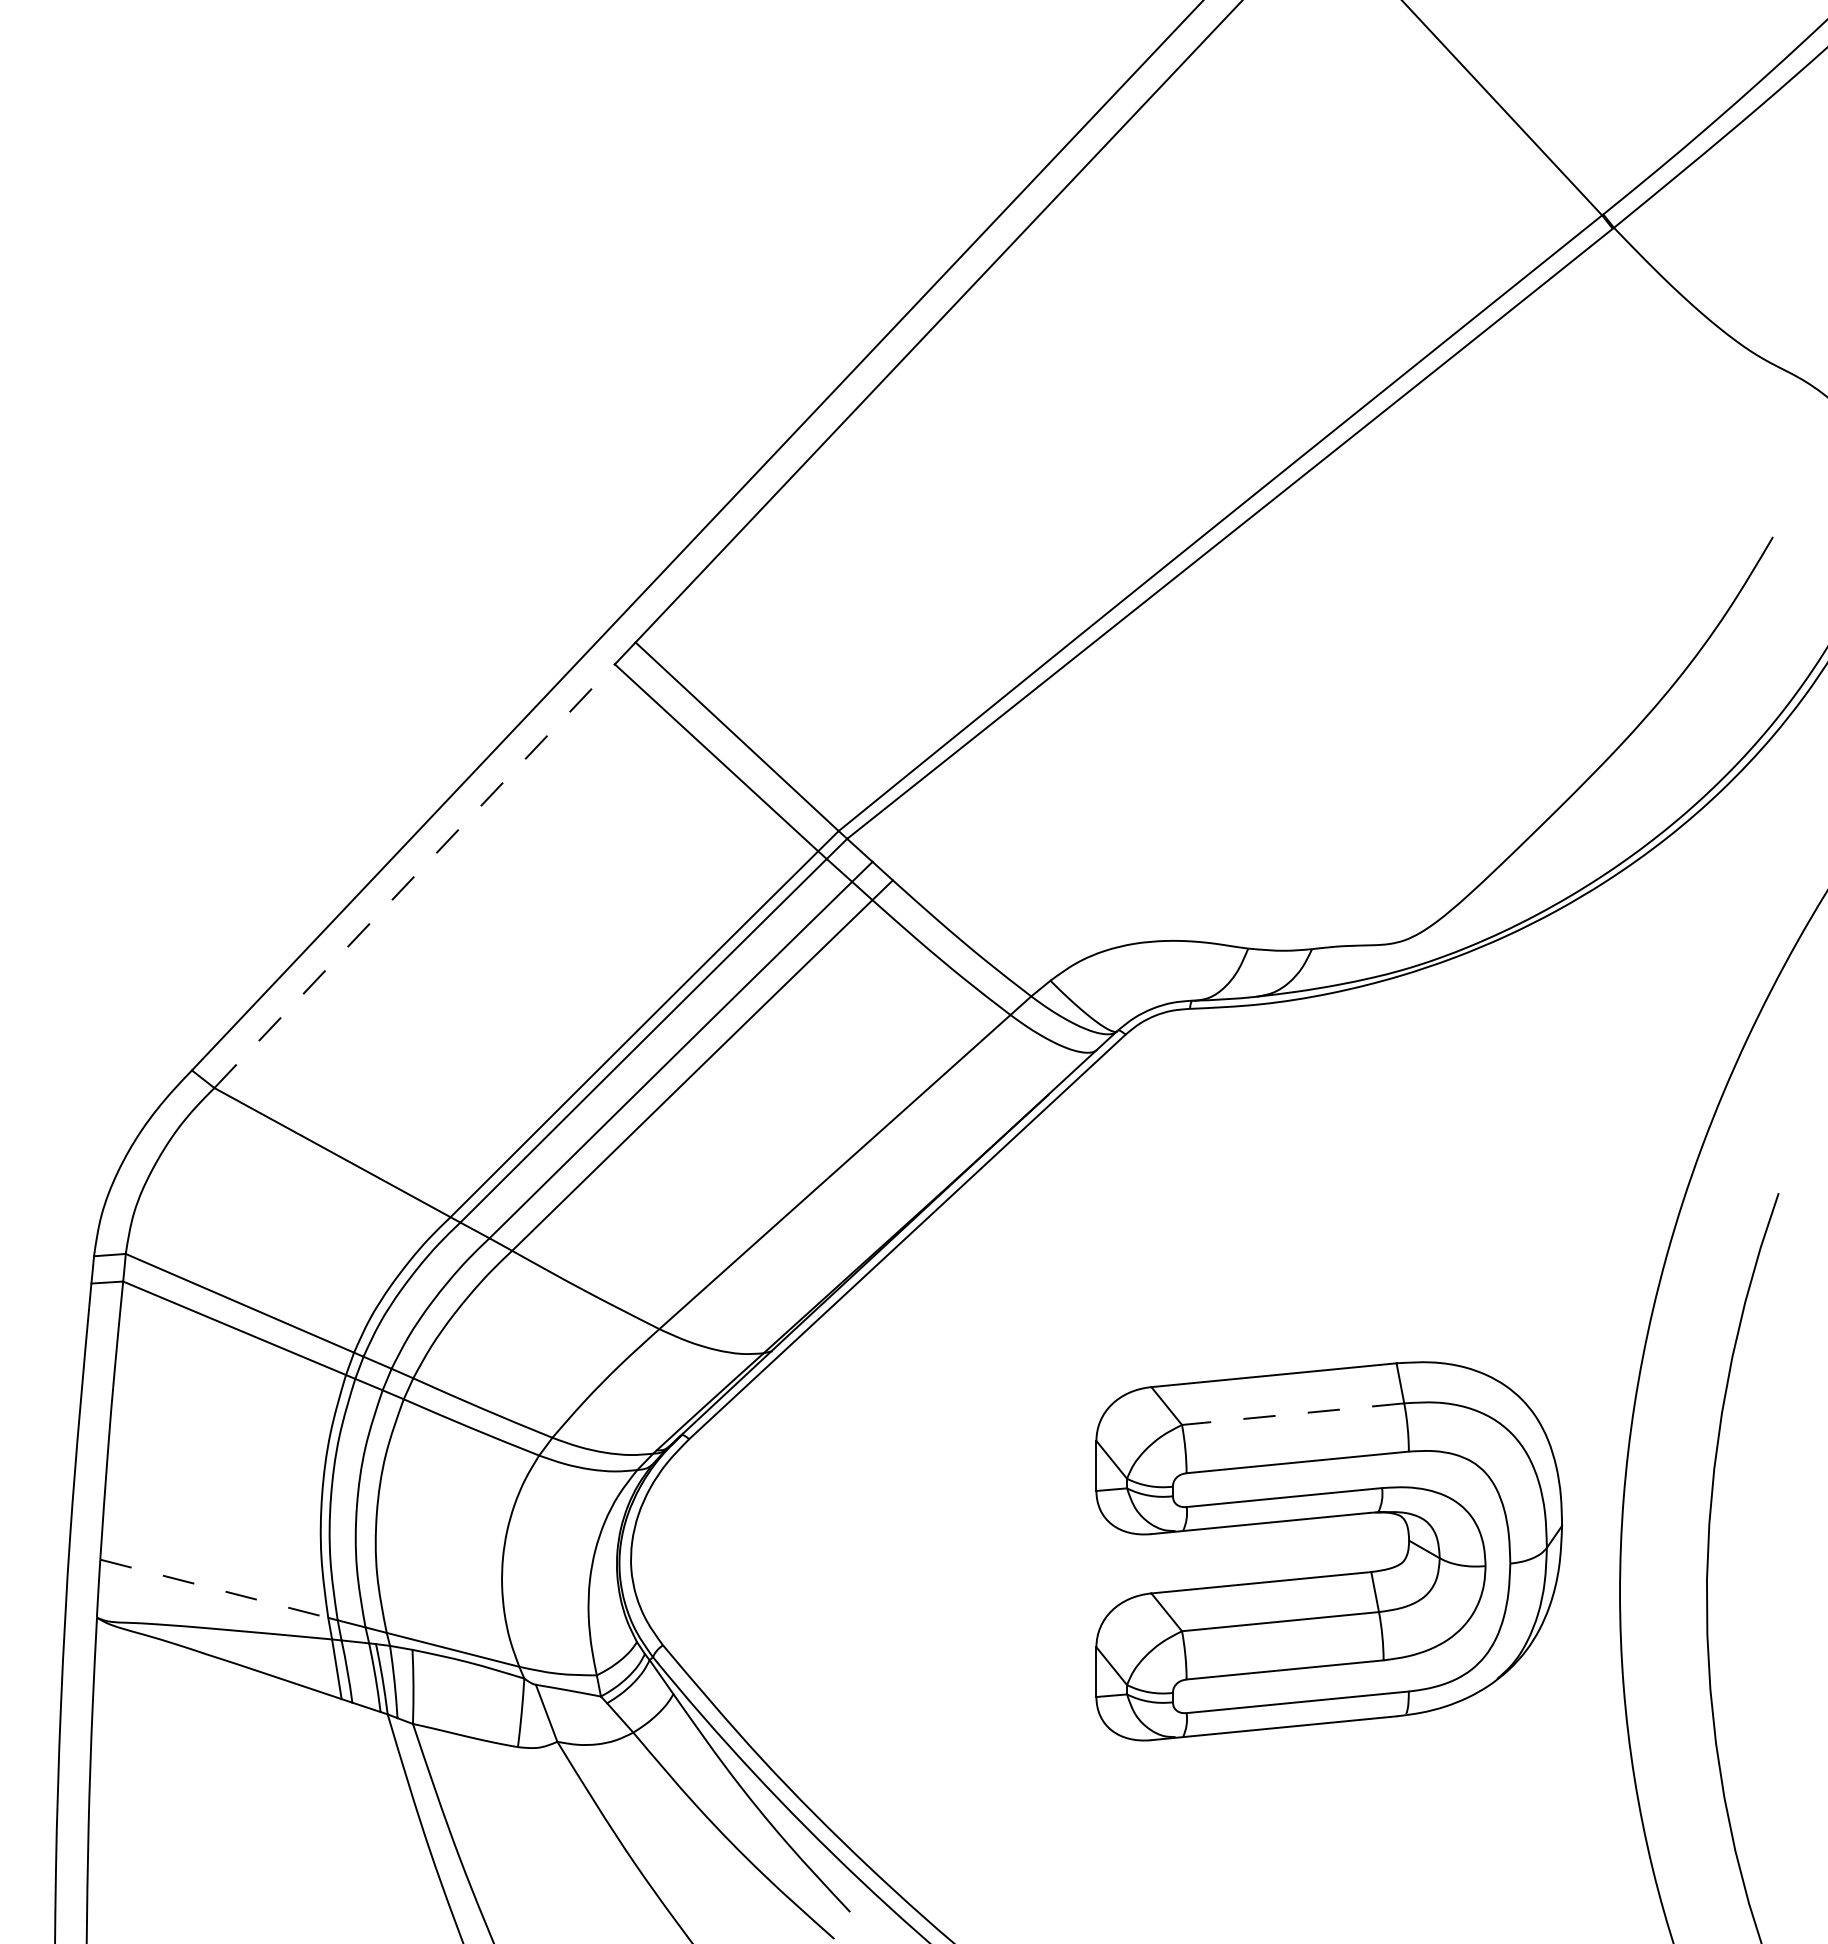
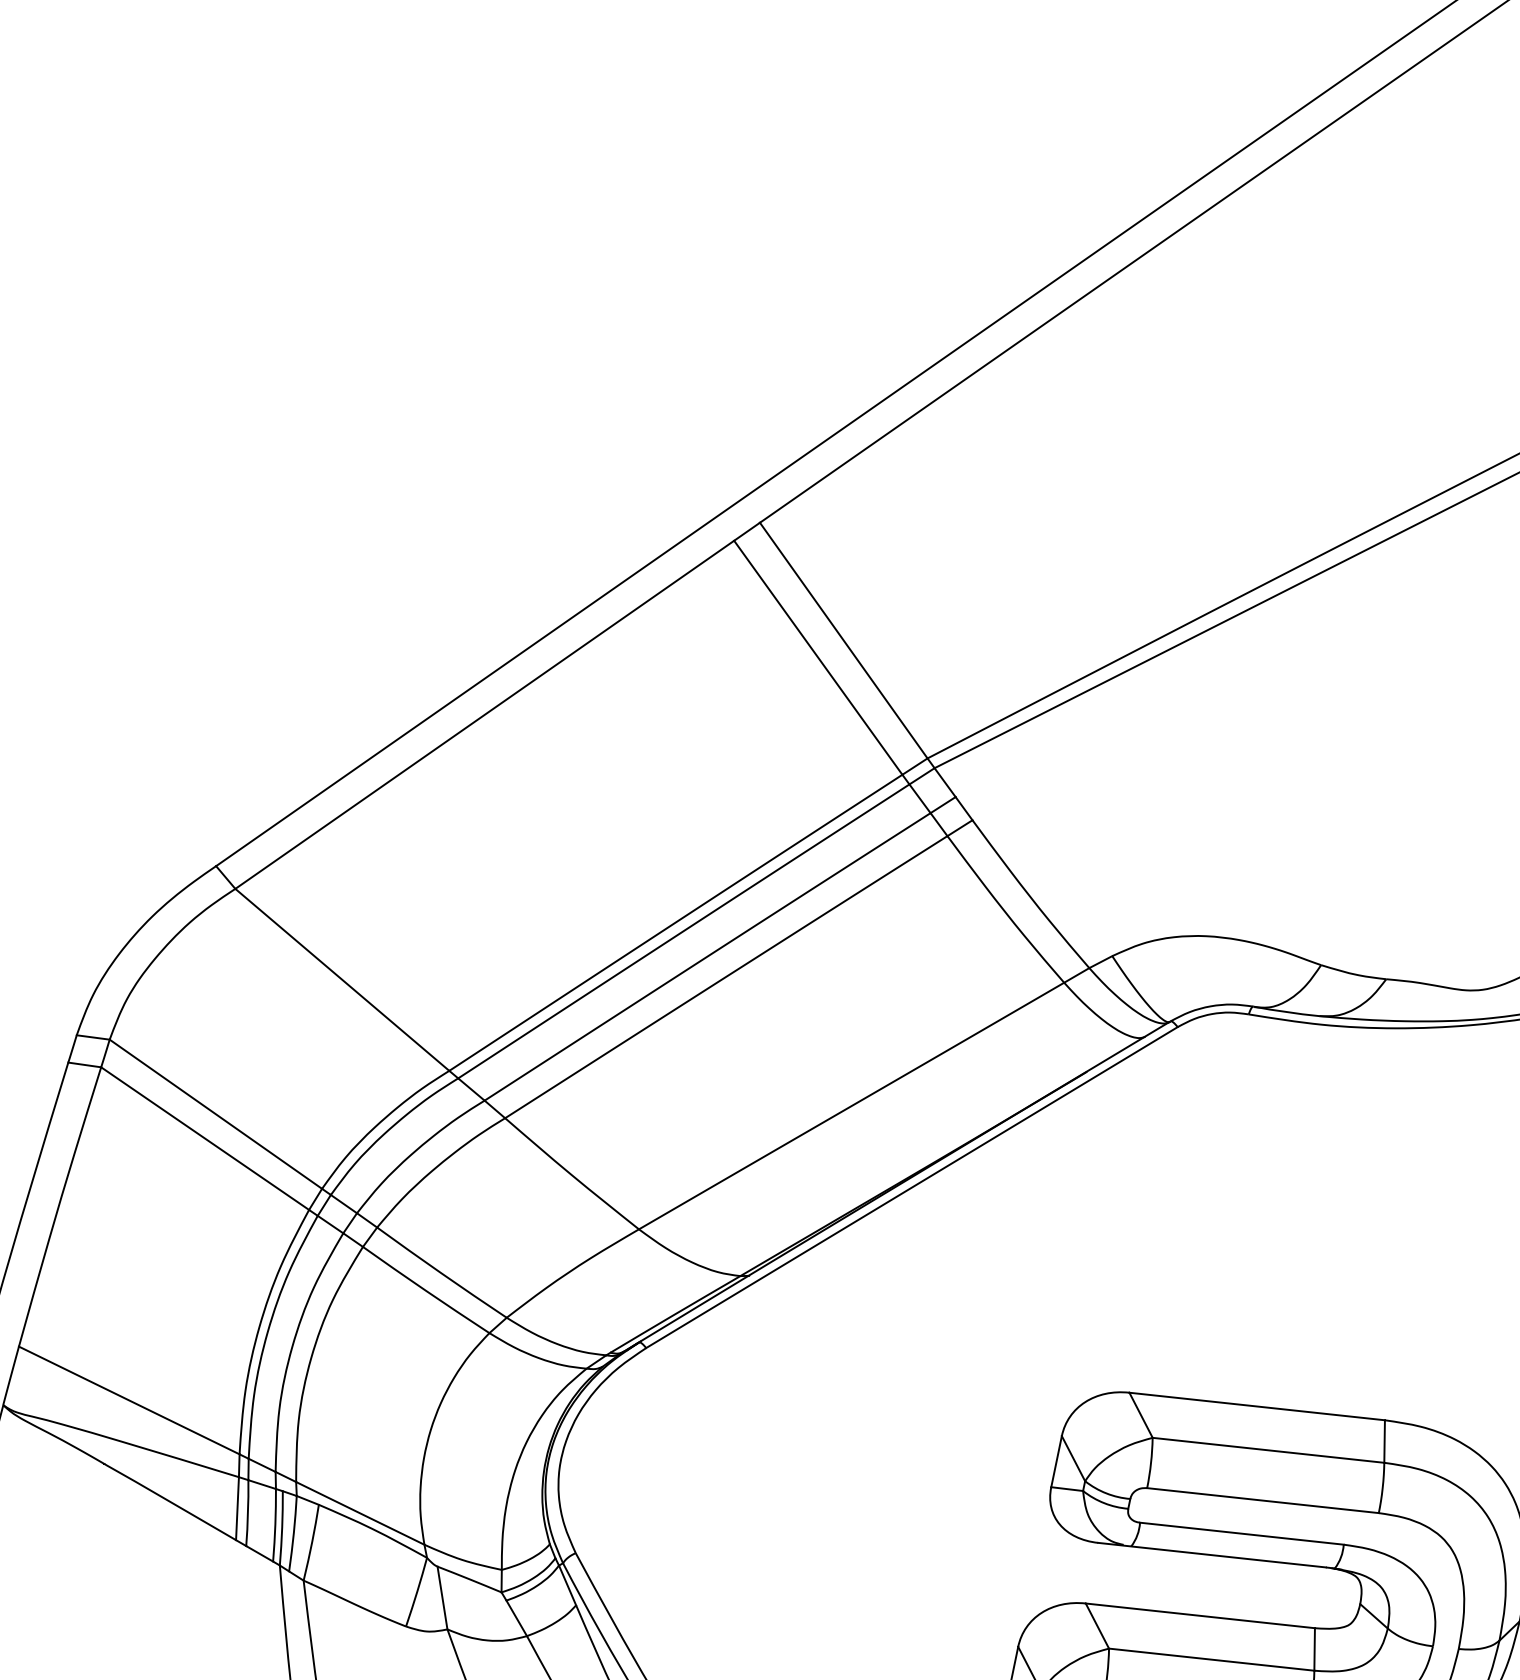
line: (414, 876) -> (484, 715), dashed -> solid
line: (1293, 1414) -> (1268, 1450), dashed -> solid
line: (214, 1588) -> (129, 1400), dashed -> solid

